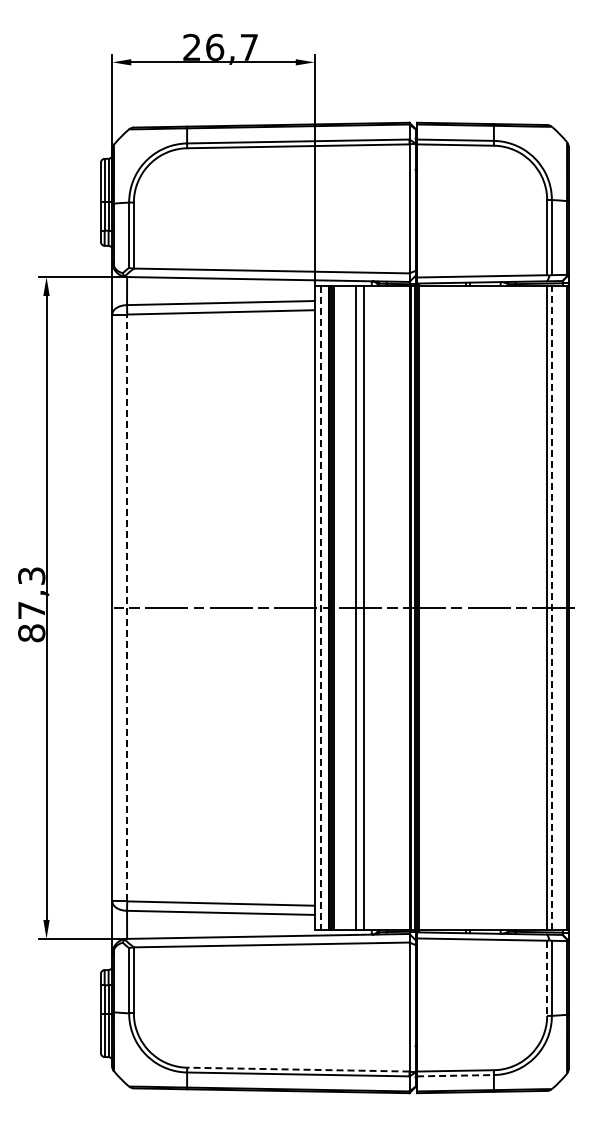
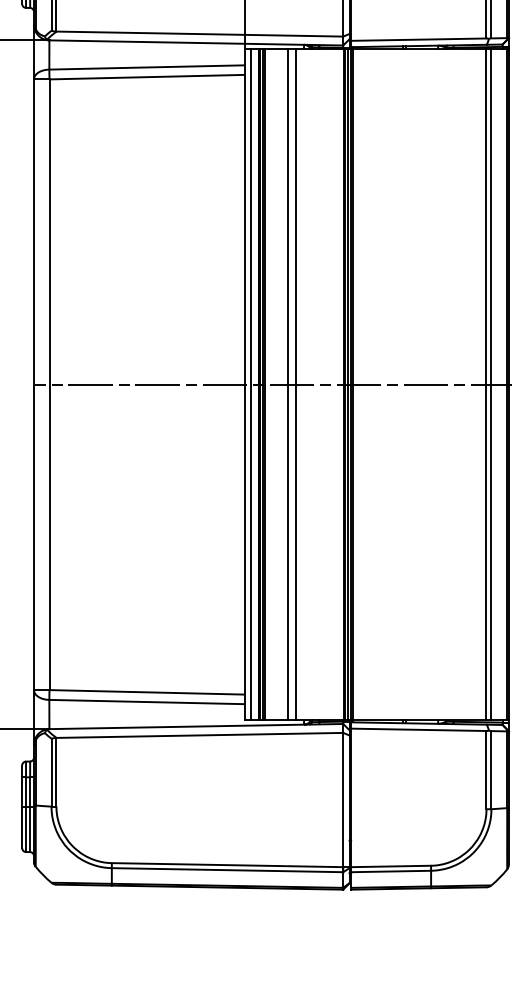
line: (127, 607) -> (49, 384), dashed -> solid
line: (551, 607) -> (491, 384), dashed -> solid
line: (320, 608) -> (250, 385), dashed -> solid
line: (547, 978) -> (486, 770), dashed -> solid
line: (297, 1069) -> (226, 865), dashed -> solid
line: (456, 1075) -> (392, 871), dashed -> solid

